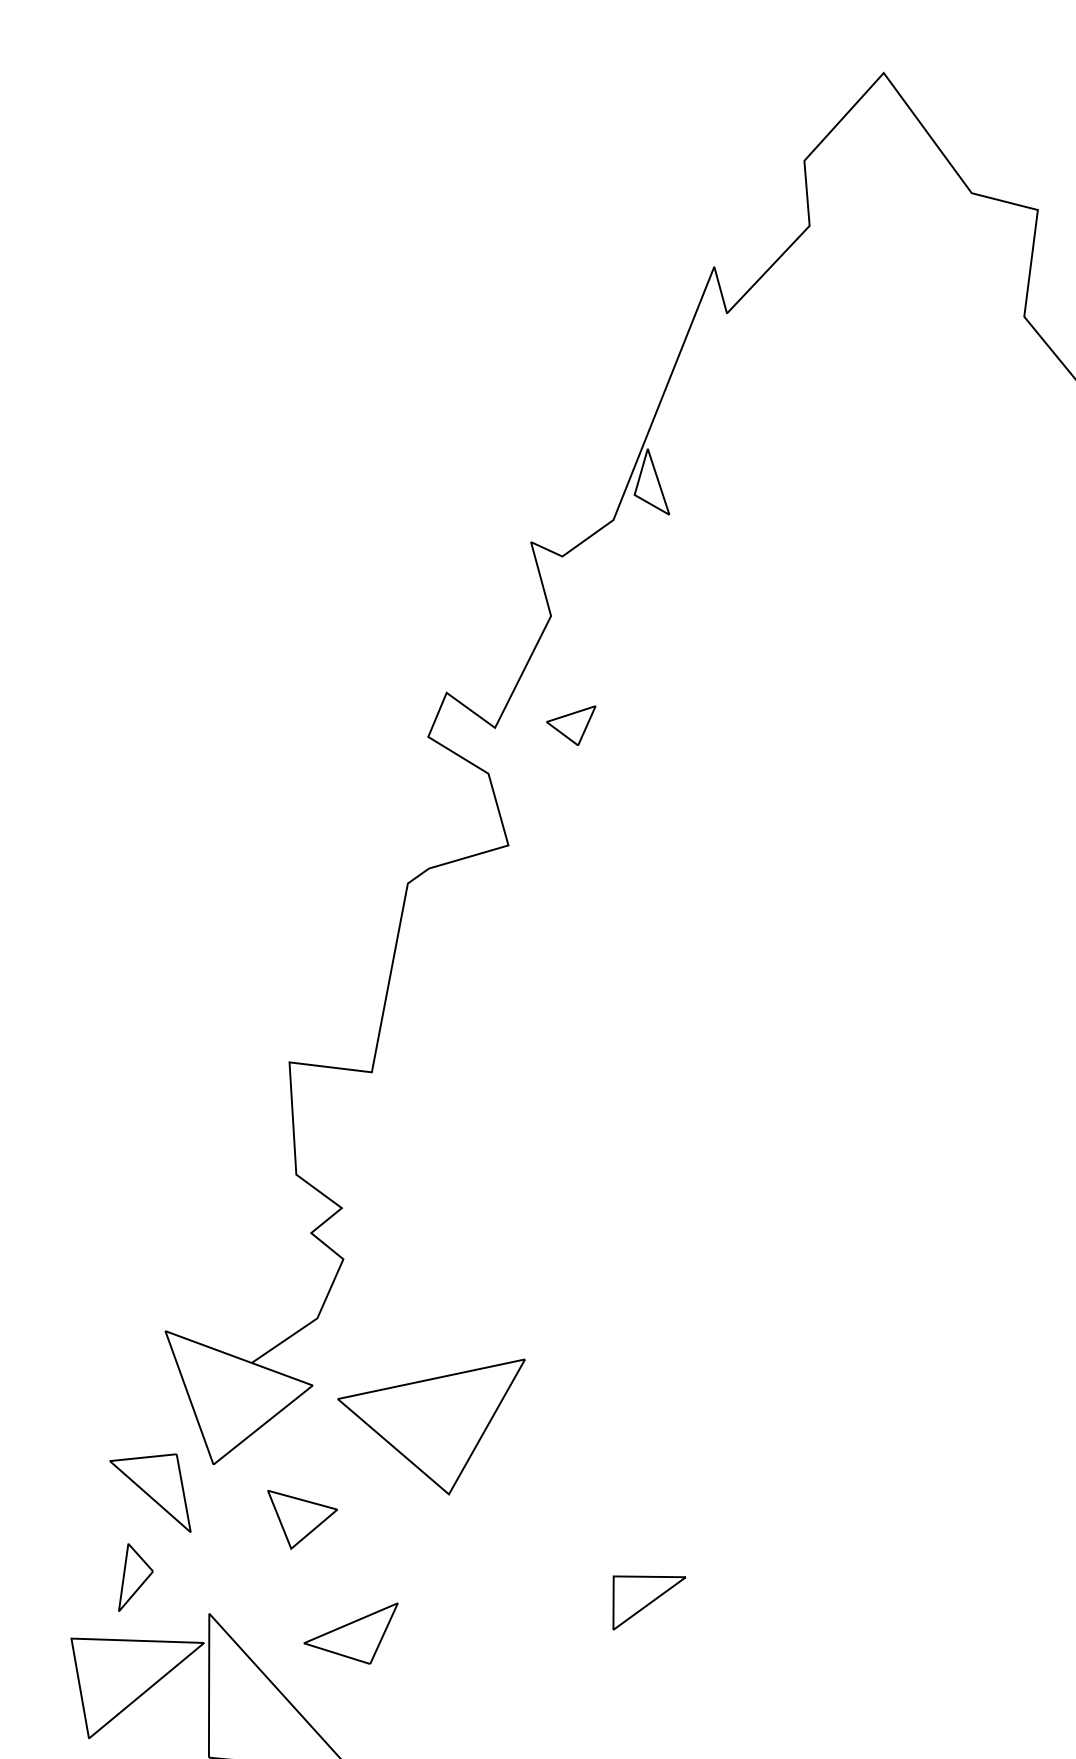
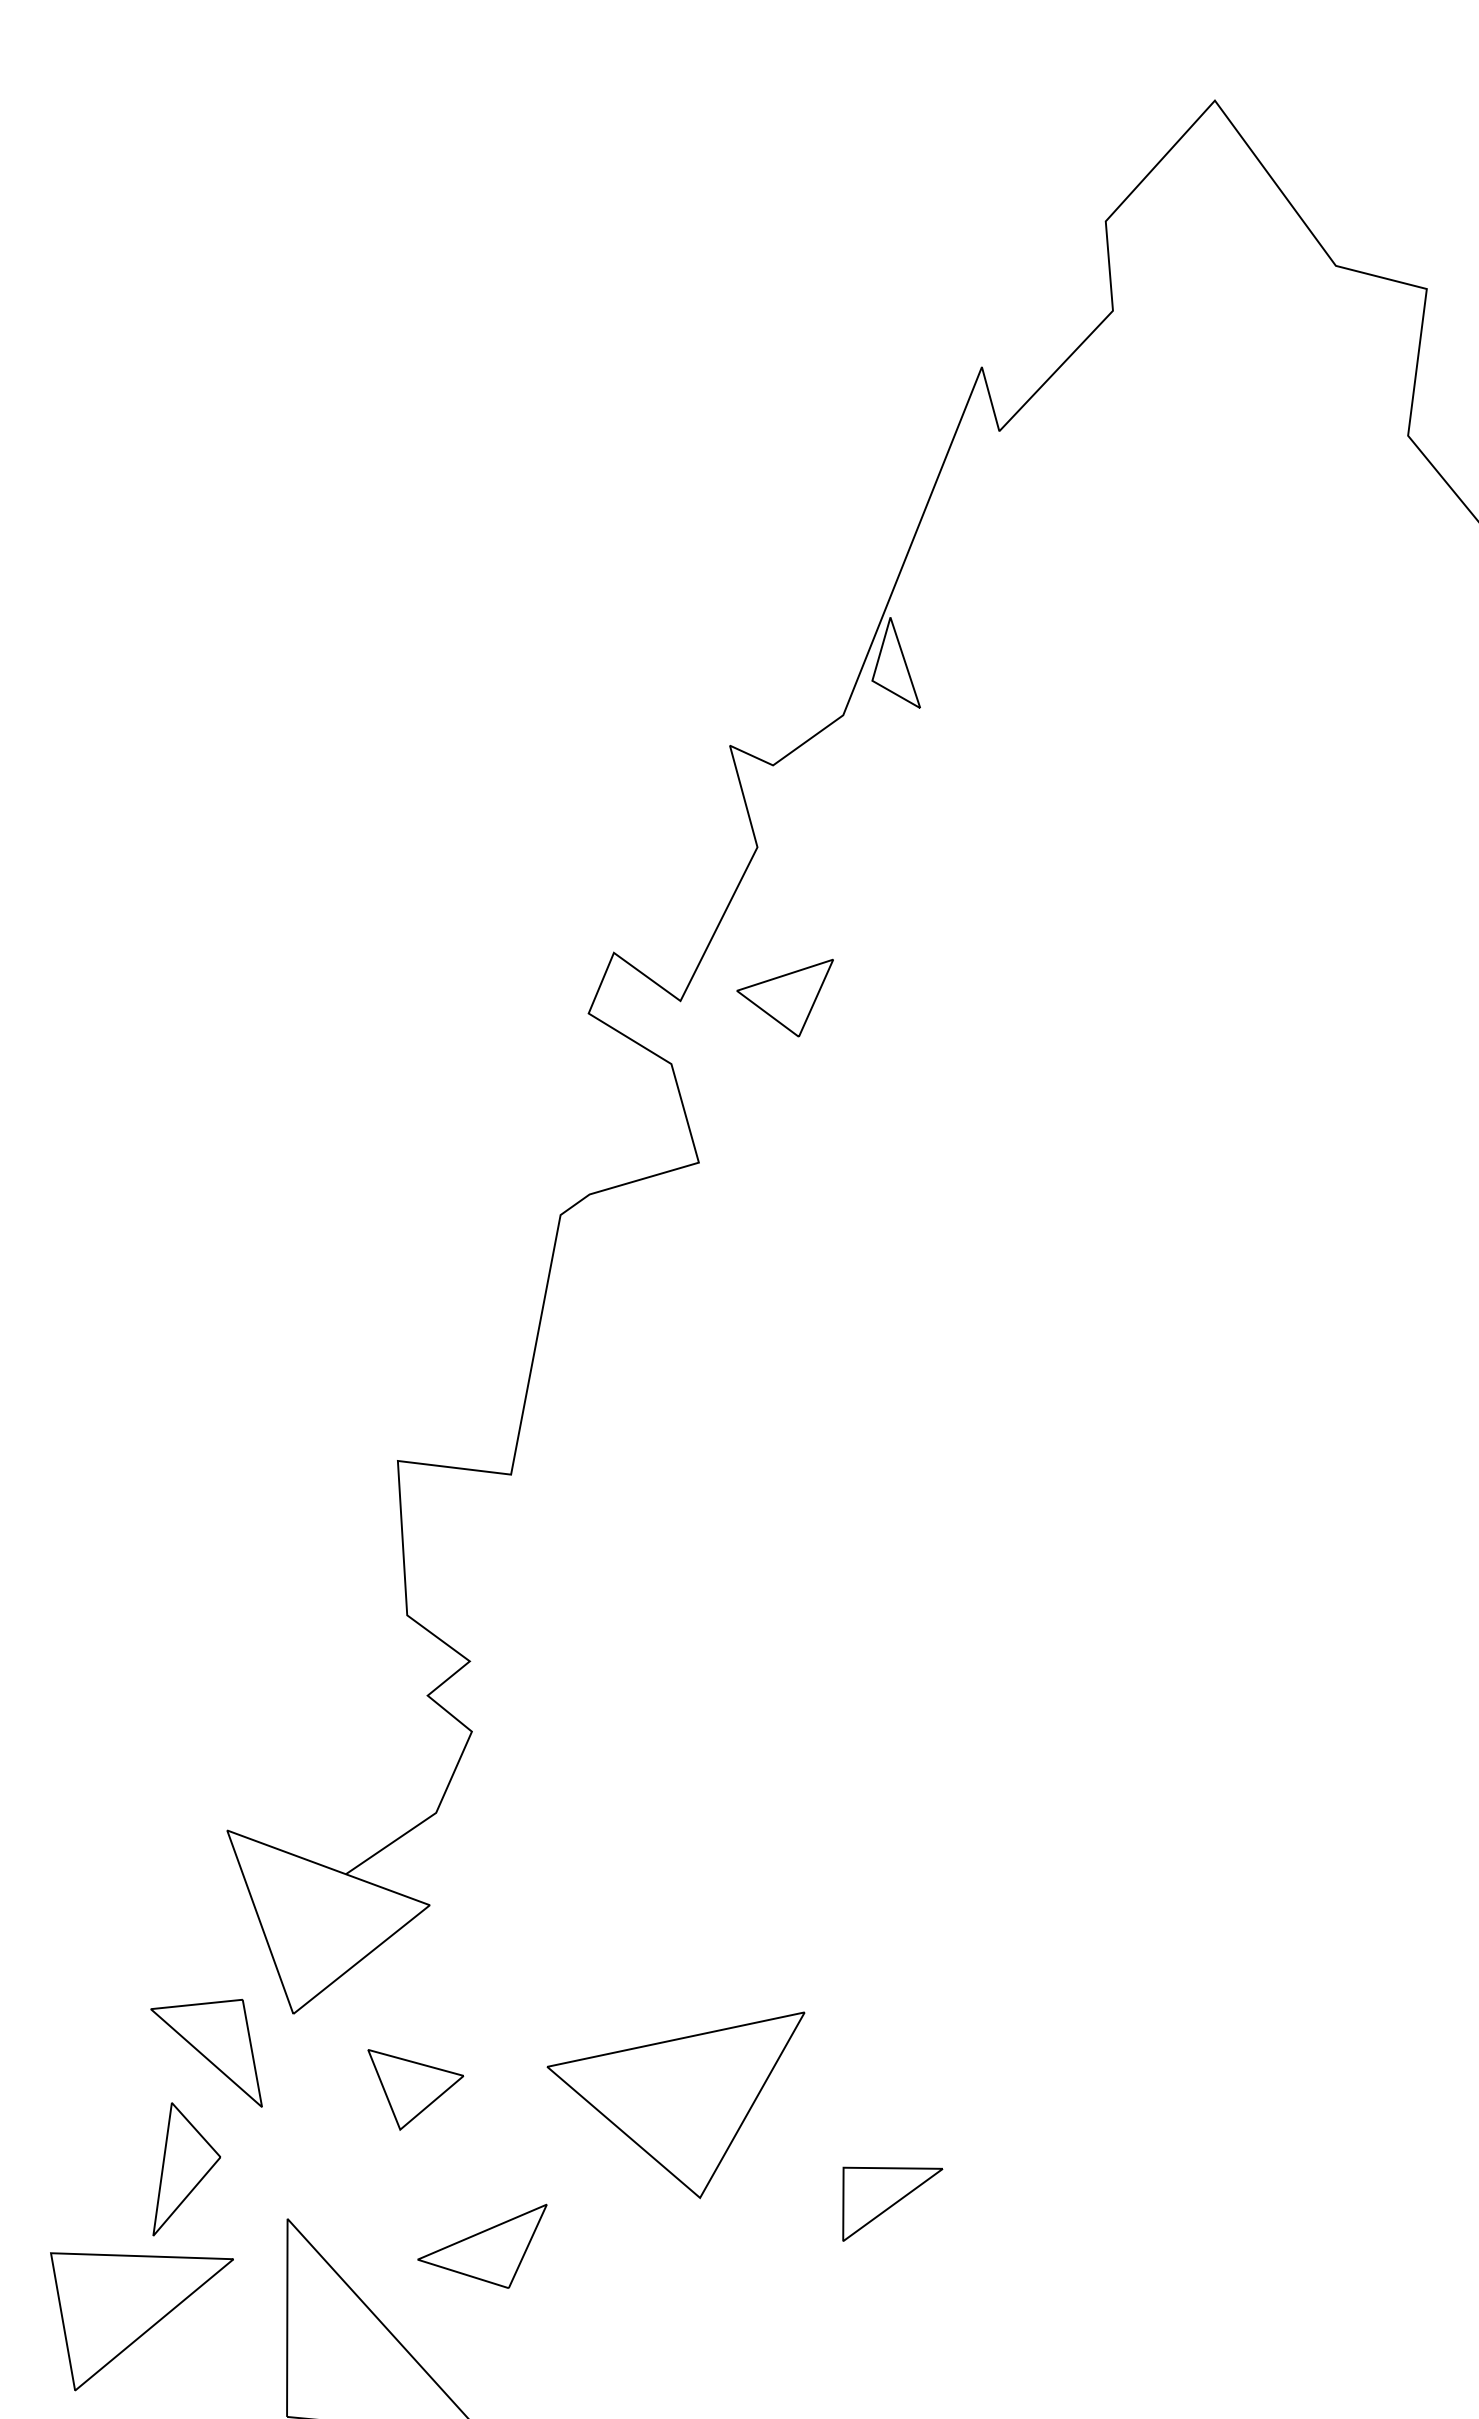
part: (570, 725) -> (784, 997), size x1.43
part: (431, 1427) -> (675, 2105), moved
part: (135, 1577) -> (186, 2169), size x1.43
part: (137, 1688) -> (141, 2321), moved

